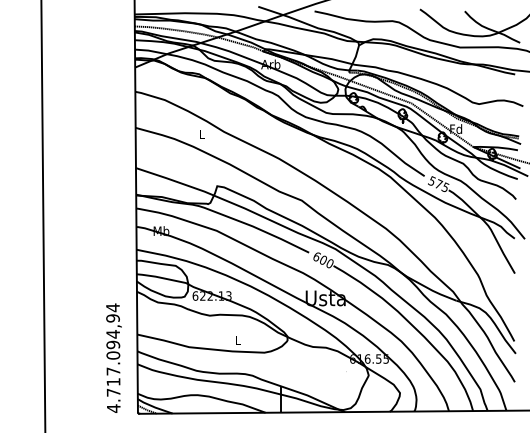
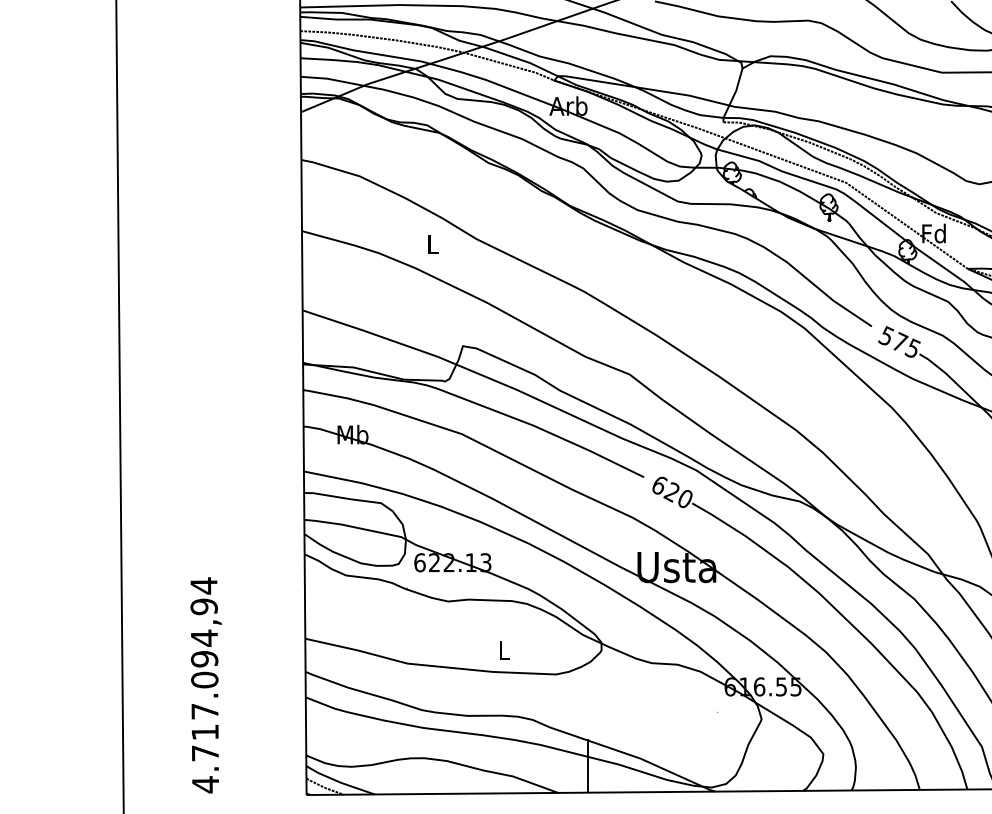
text: (322, 260) -> (670, 492), 600 -> 620
text: (113, 357) -> (205, 683), moved

